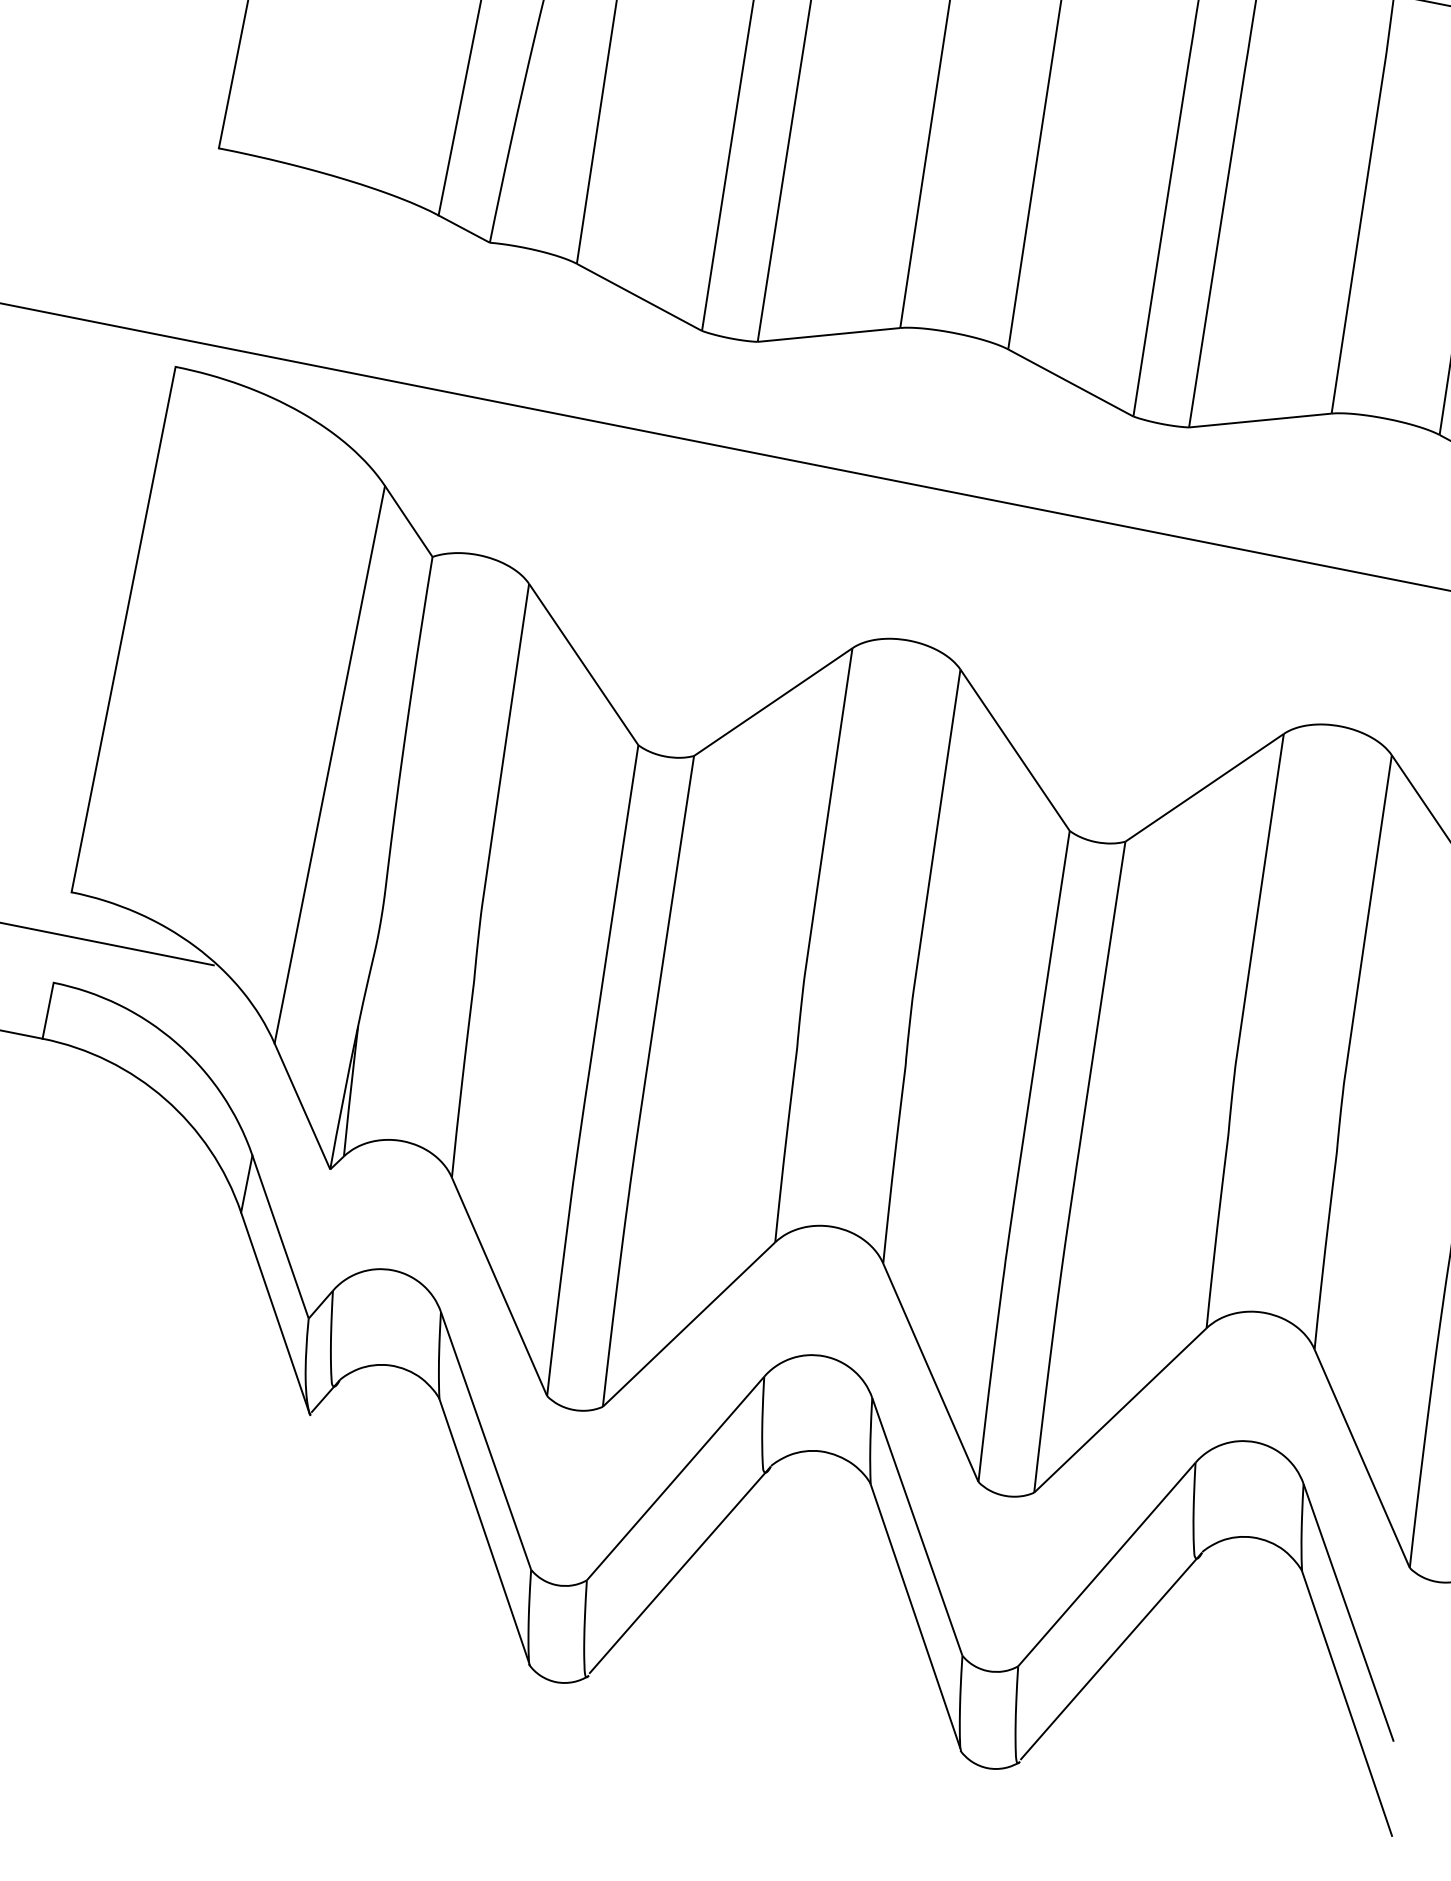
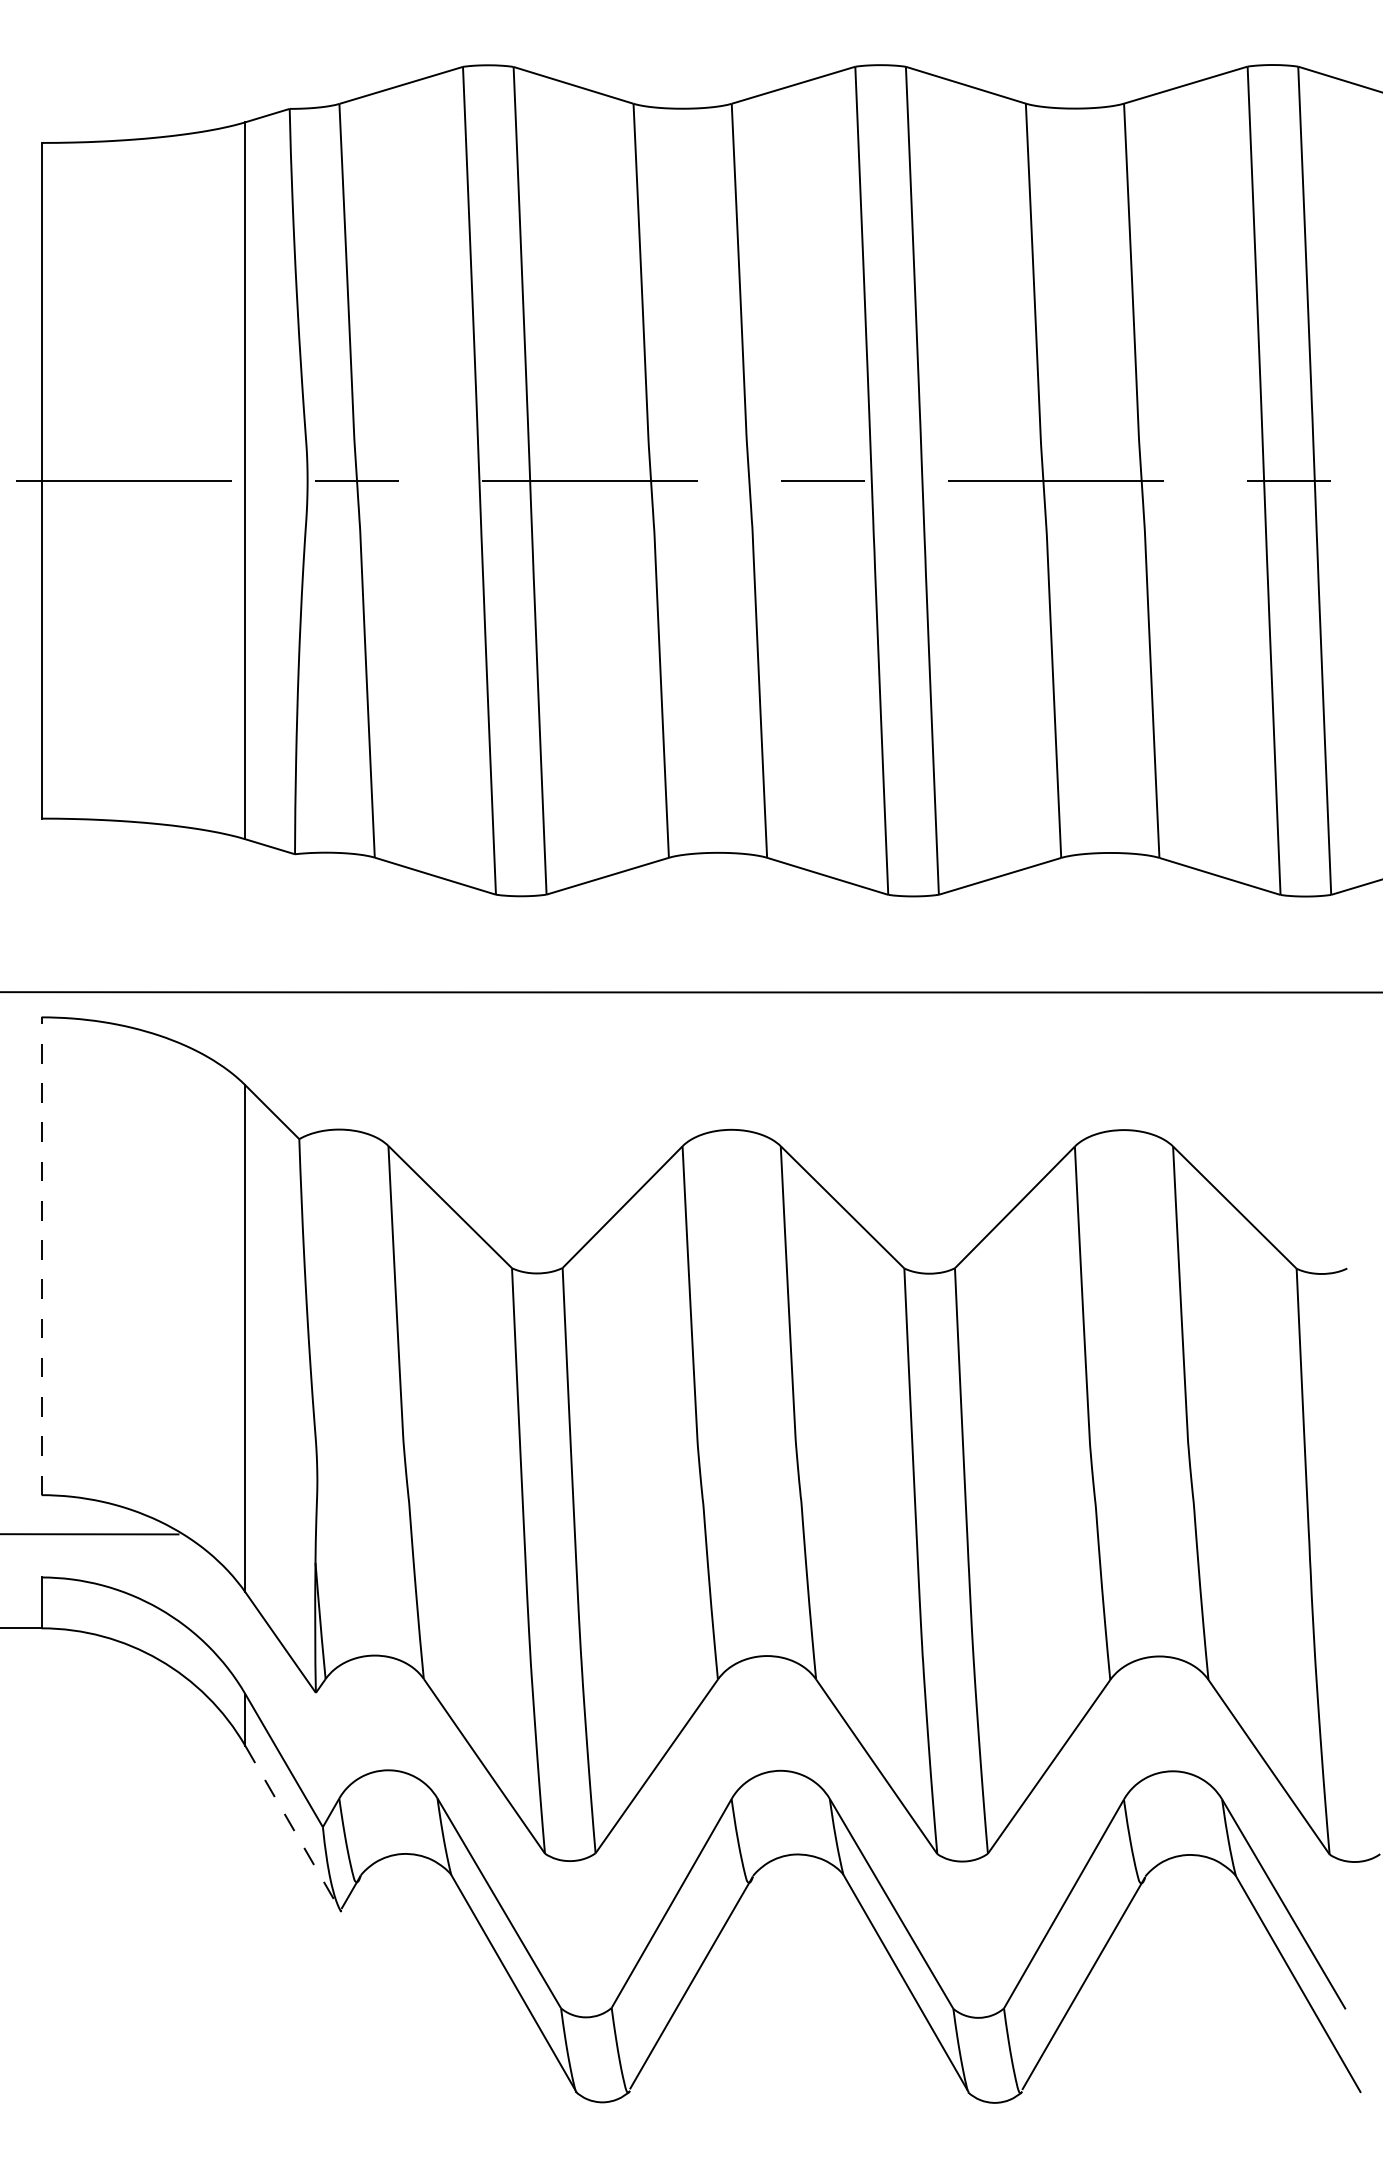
line: (123, 629) -> (41, 1256), solid -> dashed
line: (274, 1313) -> (292, 1828), solid -> dashed

